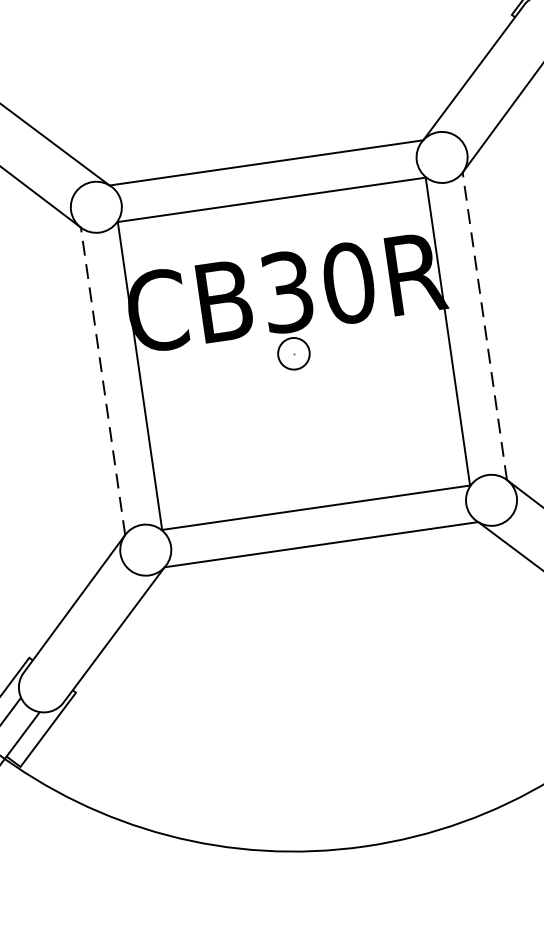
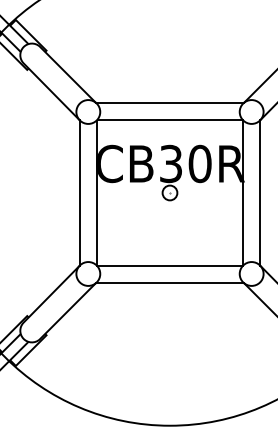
line: (485, 327) -> (260, 193), dashed -> solid
line: (102, 382) -> (79, 193), dashed -> solid

